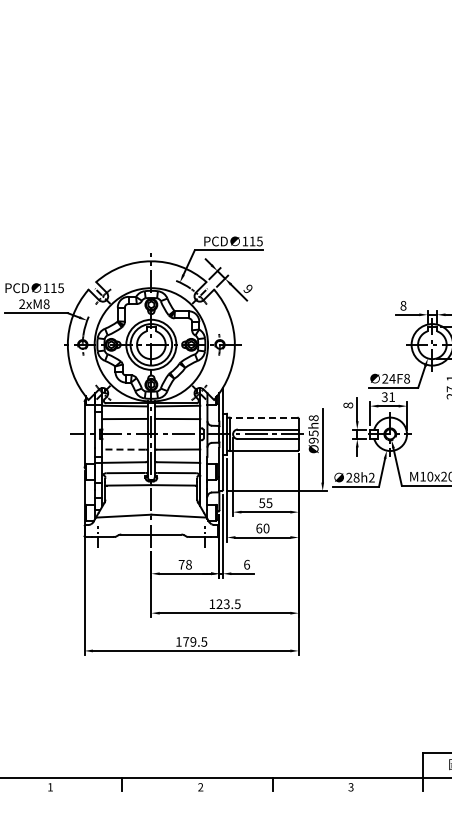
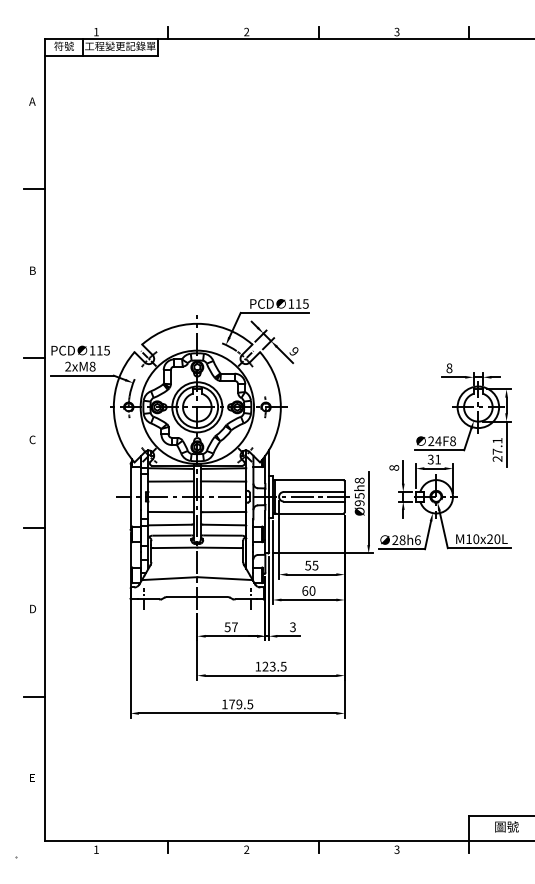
line: (263, 418) -> (309, 480), dashed -> solid
line: (123, 450) -> (169, 512), dashed -> solid
text: (371, 478) -> (417, 540), 28h2 -> 28h6
text: (184, 565) -> (230, 627), 78 -> 57
text: (246, 565) -> (292, 627), 6 -> 3

